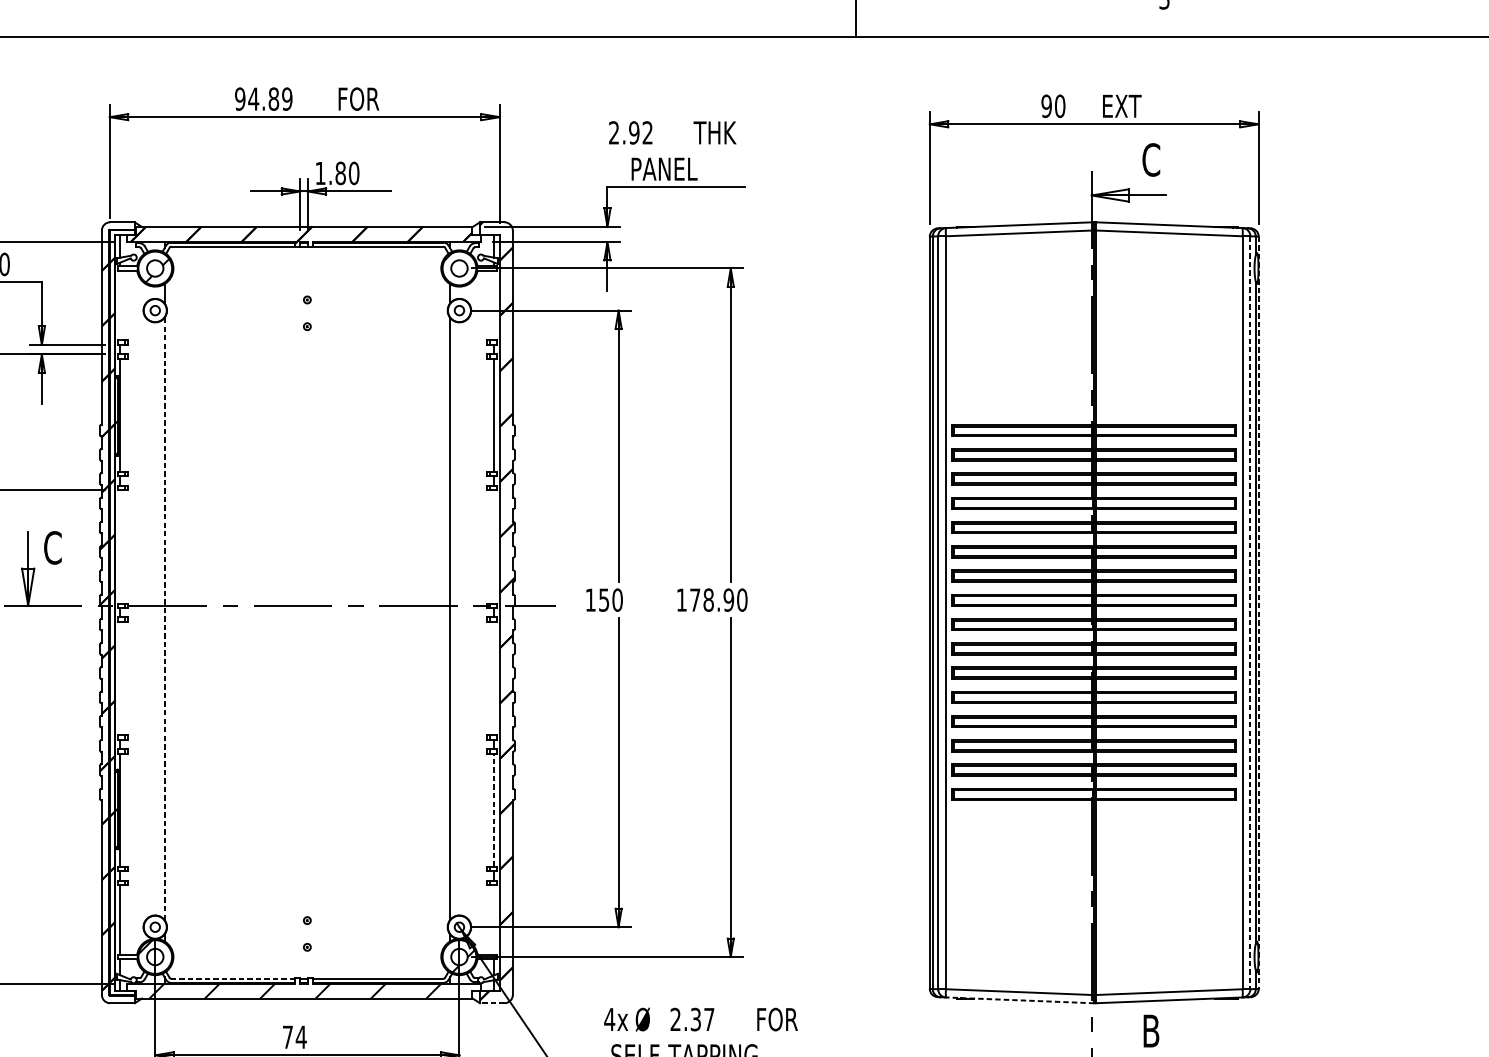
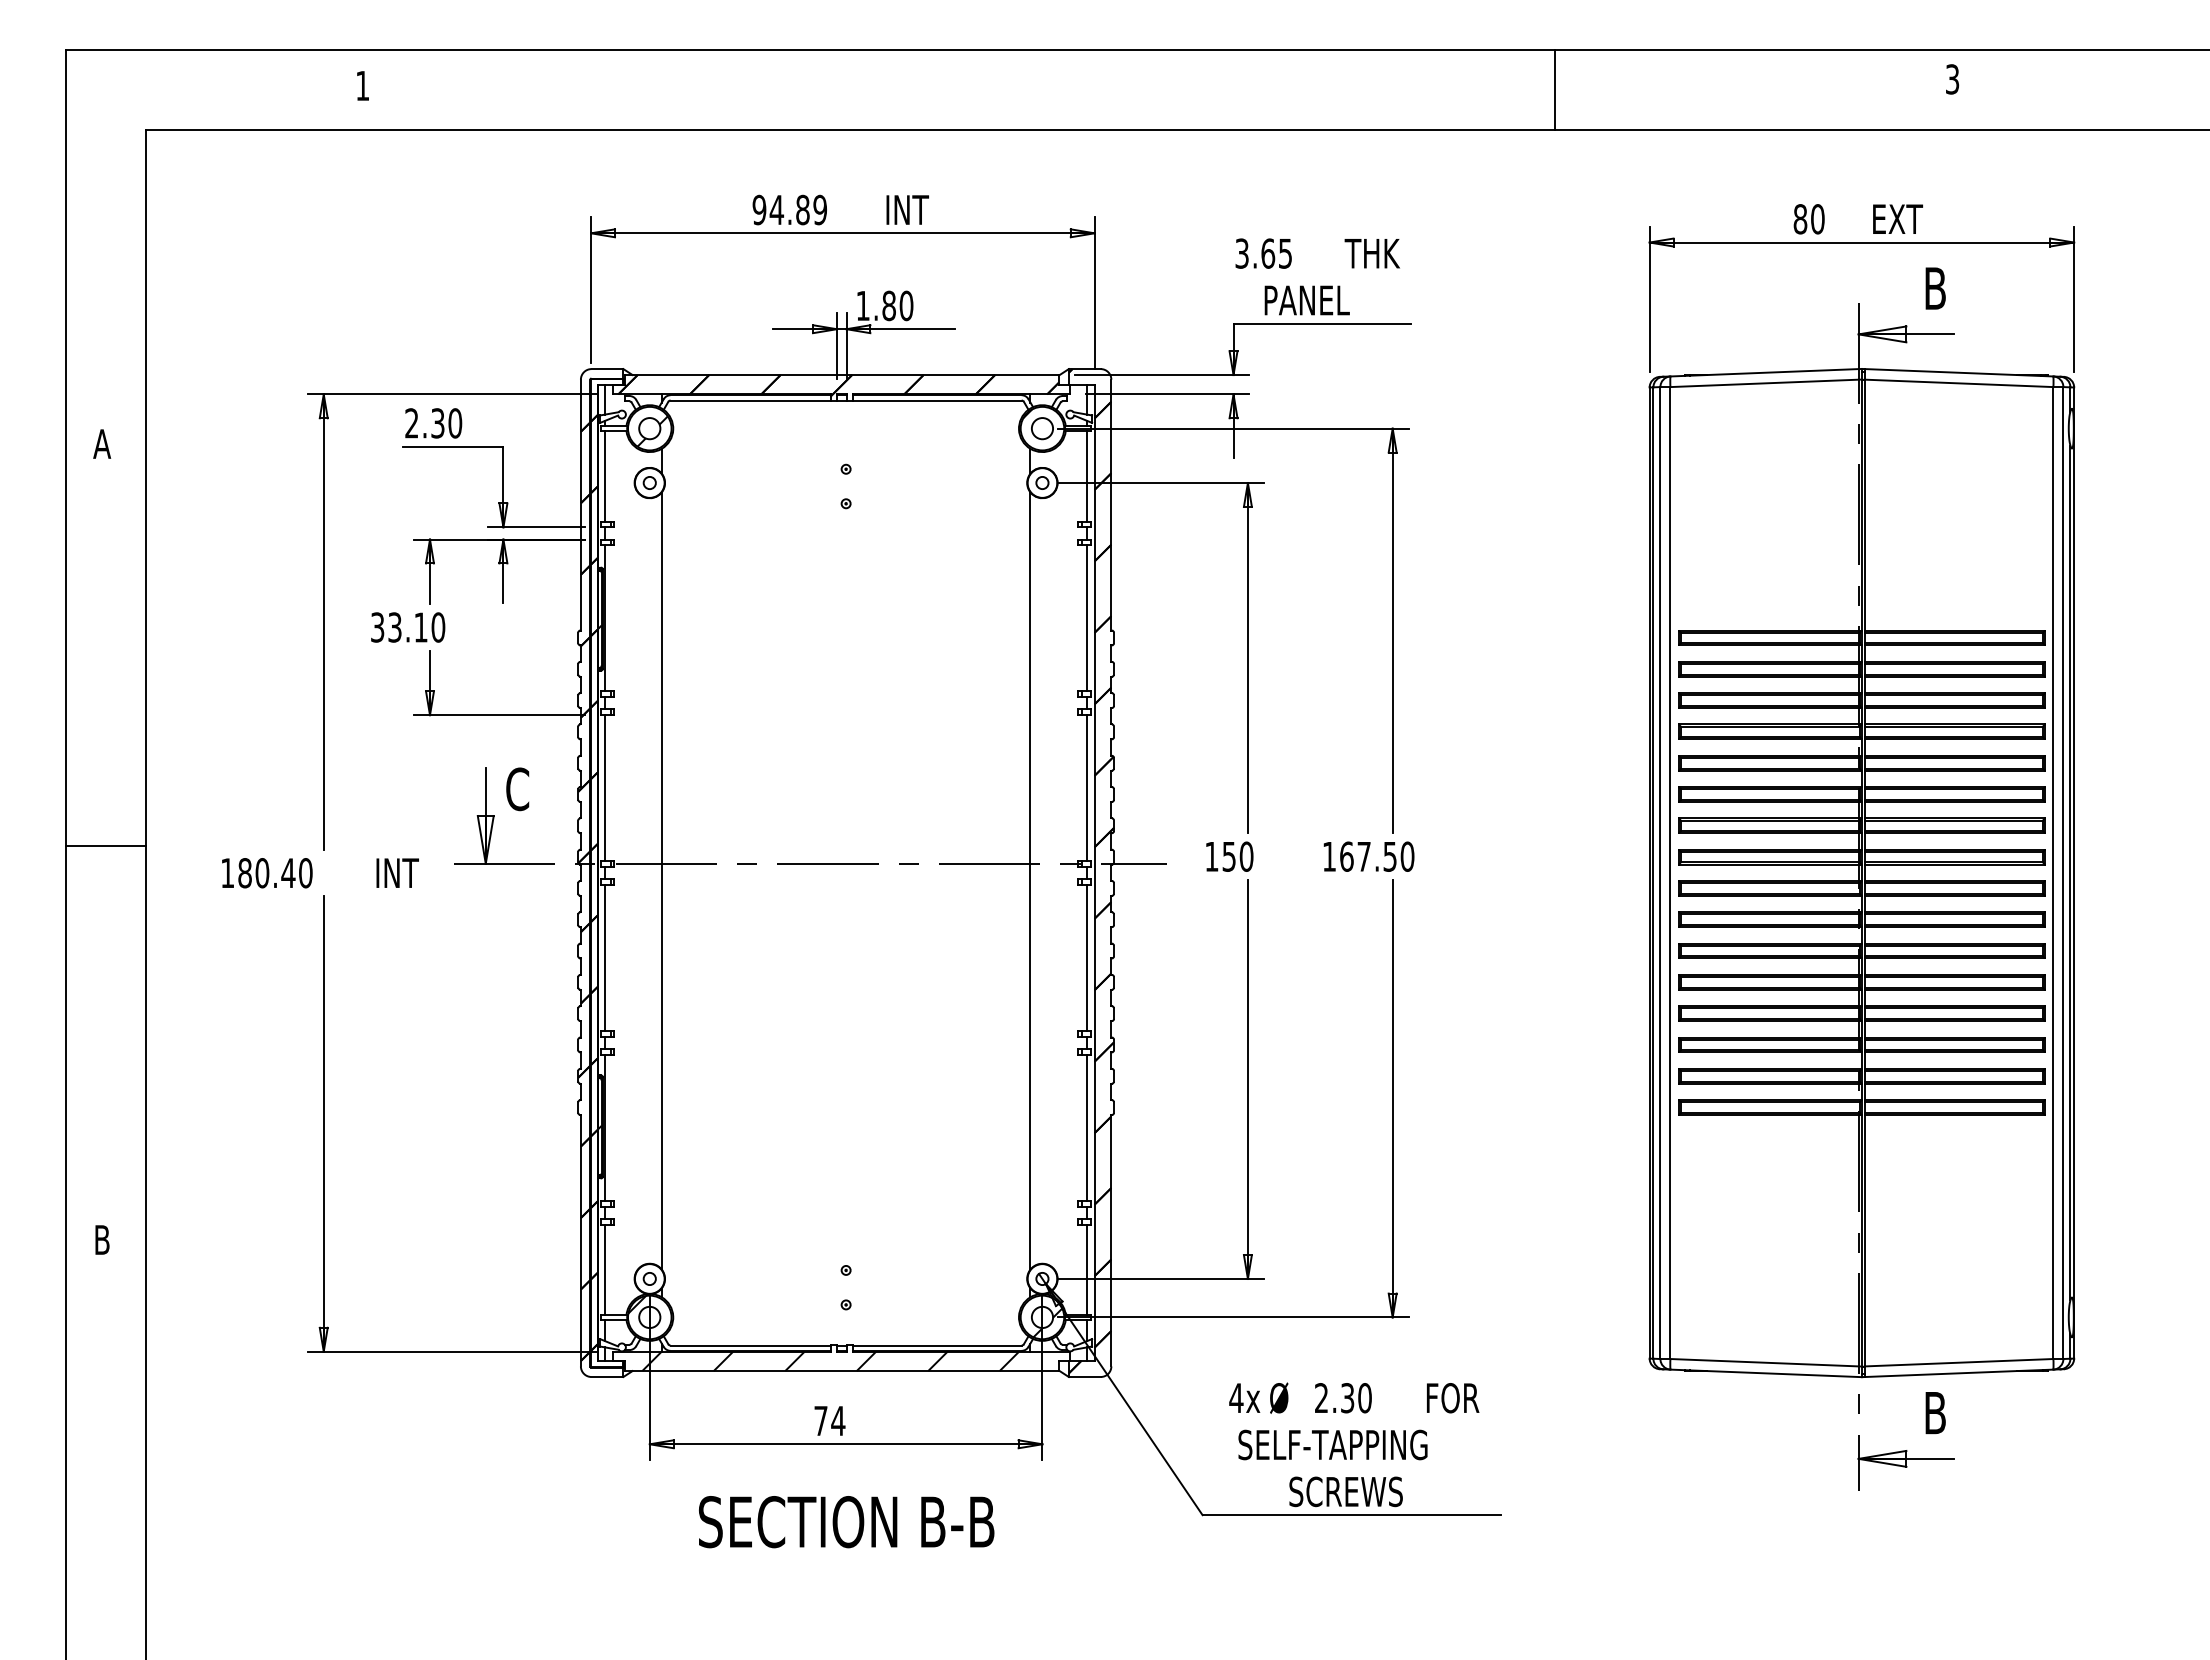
text: (359, 98) -> (913, 209), FOR -> INT
text: (1046, 106) -> (1800, 219), 90 -> 80
text: (630, 132) -> (1263, 253), 2.92 -> 3.65
text: (1151, 159) -> (1935, 288), C -> B
line: (120, 305) -> (604, 476), added
line: (494, 305) -> (1087, 476), added
line: (120, 547) -> (604, 788), added
line: (494, 547) -> (1087, 788), added
text: (712, 599) -> (1368, 856), 178.90 -> 167.50
line: (1250, 613) -> (2063, 873), dashed -> solid
line: (1258, 613) -> (2074, 873), dashed -> solid
line: (164, 619) -> (661, 881), dashed -> solid
line: (120, 678) -> (604, 957), added
line: (494, 678) -> (1087, 957), added
line: (494, 809) -> (1087, 1127), dashed -> solid
line: (494, 919) -> (1087, 1269), added
line: (233, 978) -> (750, 1345), dashed -> solid
line: (1020, 1000) -> (1766, 1373), dashed -> solid
line: (492, 1003) -> (1084, 1377), dashed -> solid
text: (708, 1019) -> (1364, 1398), 2.37 -> 2.30

